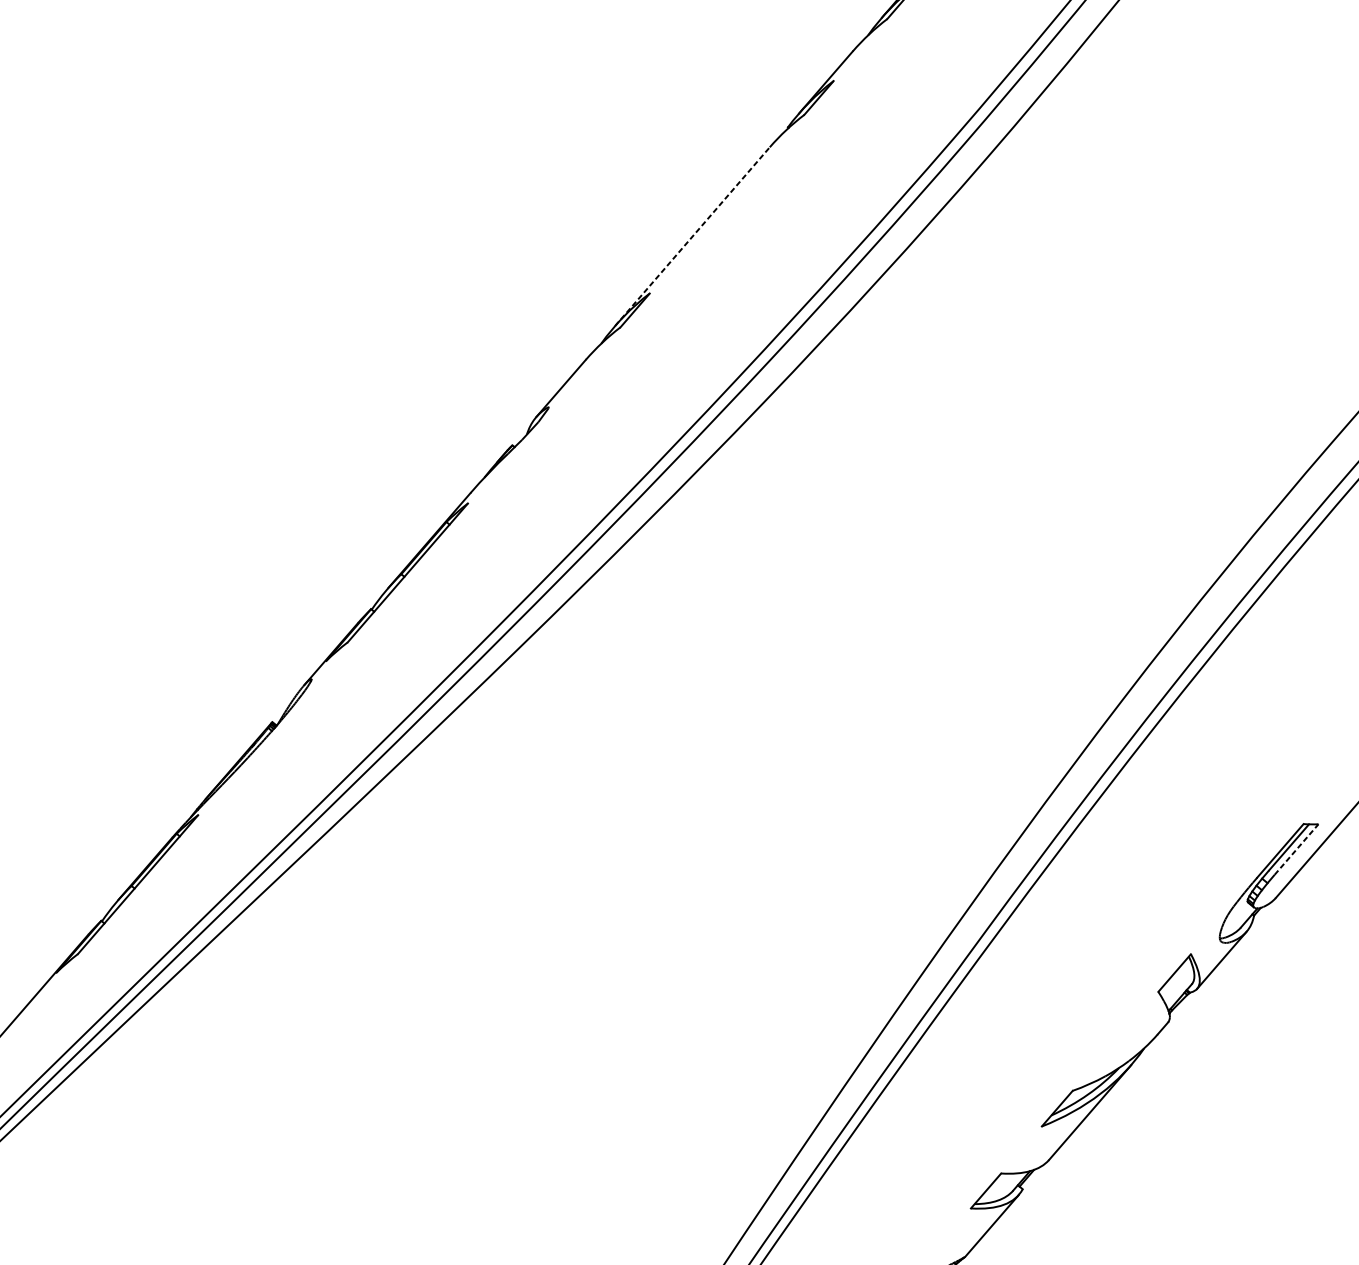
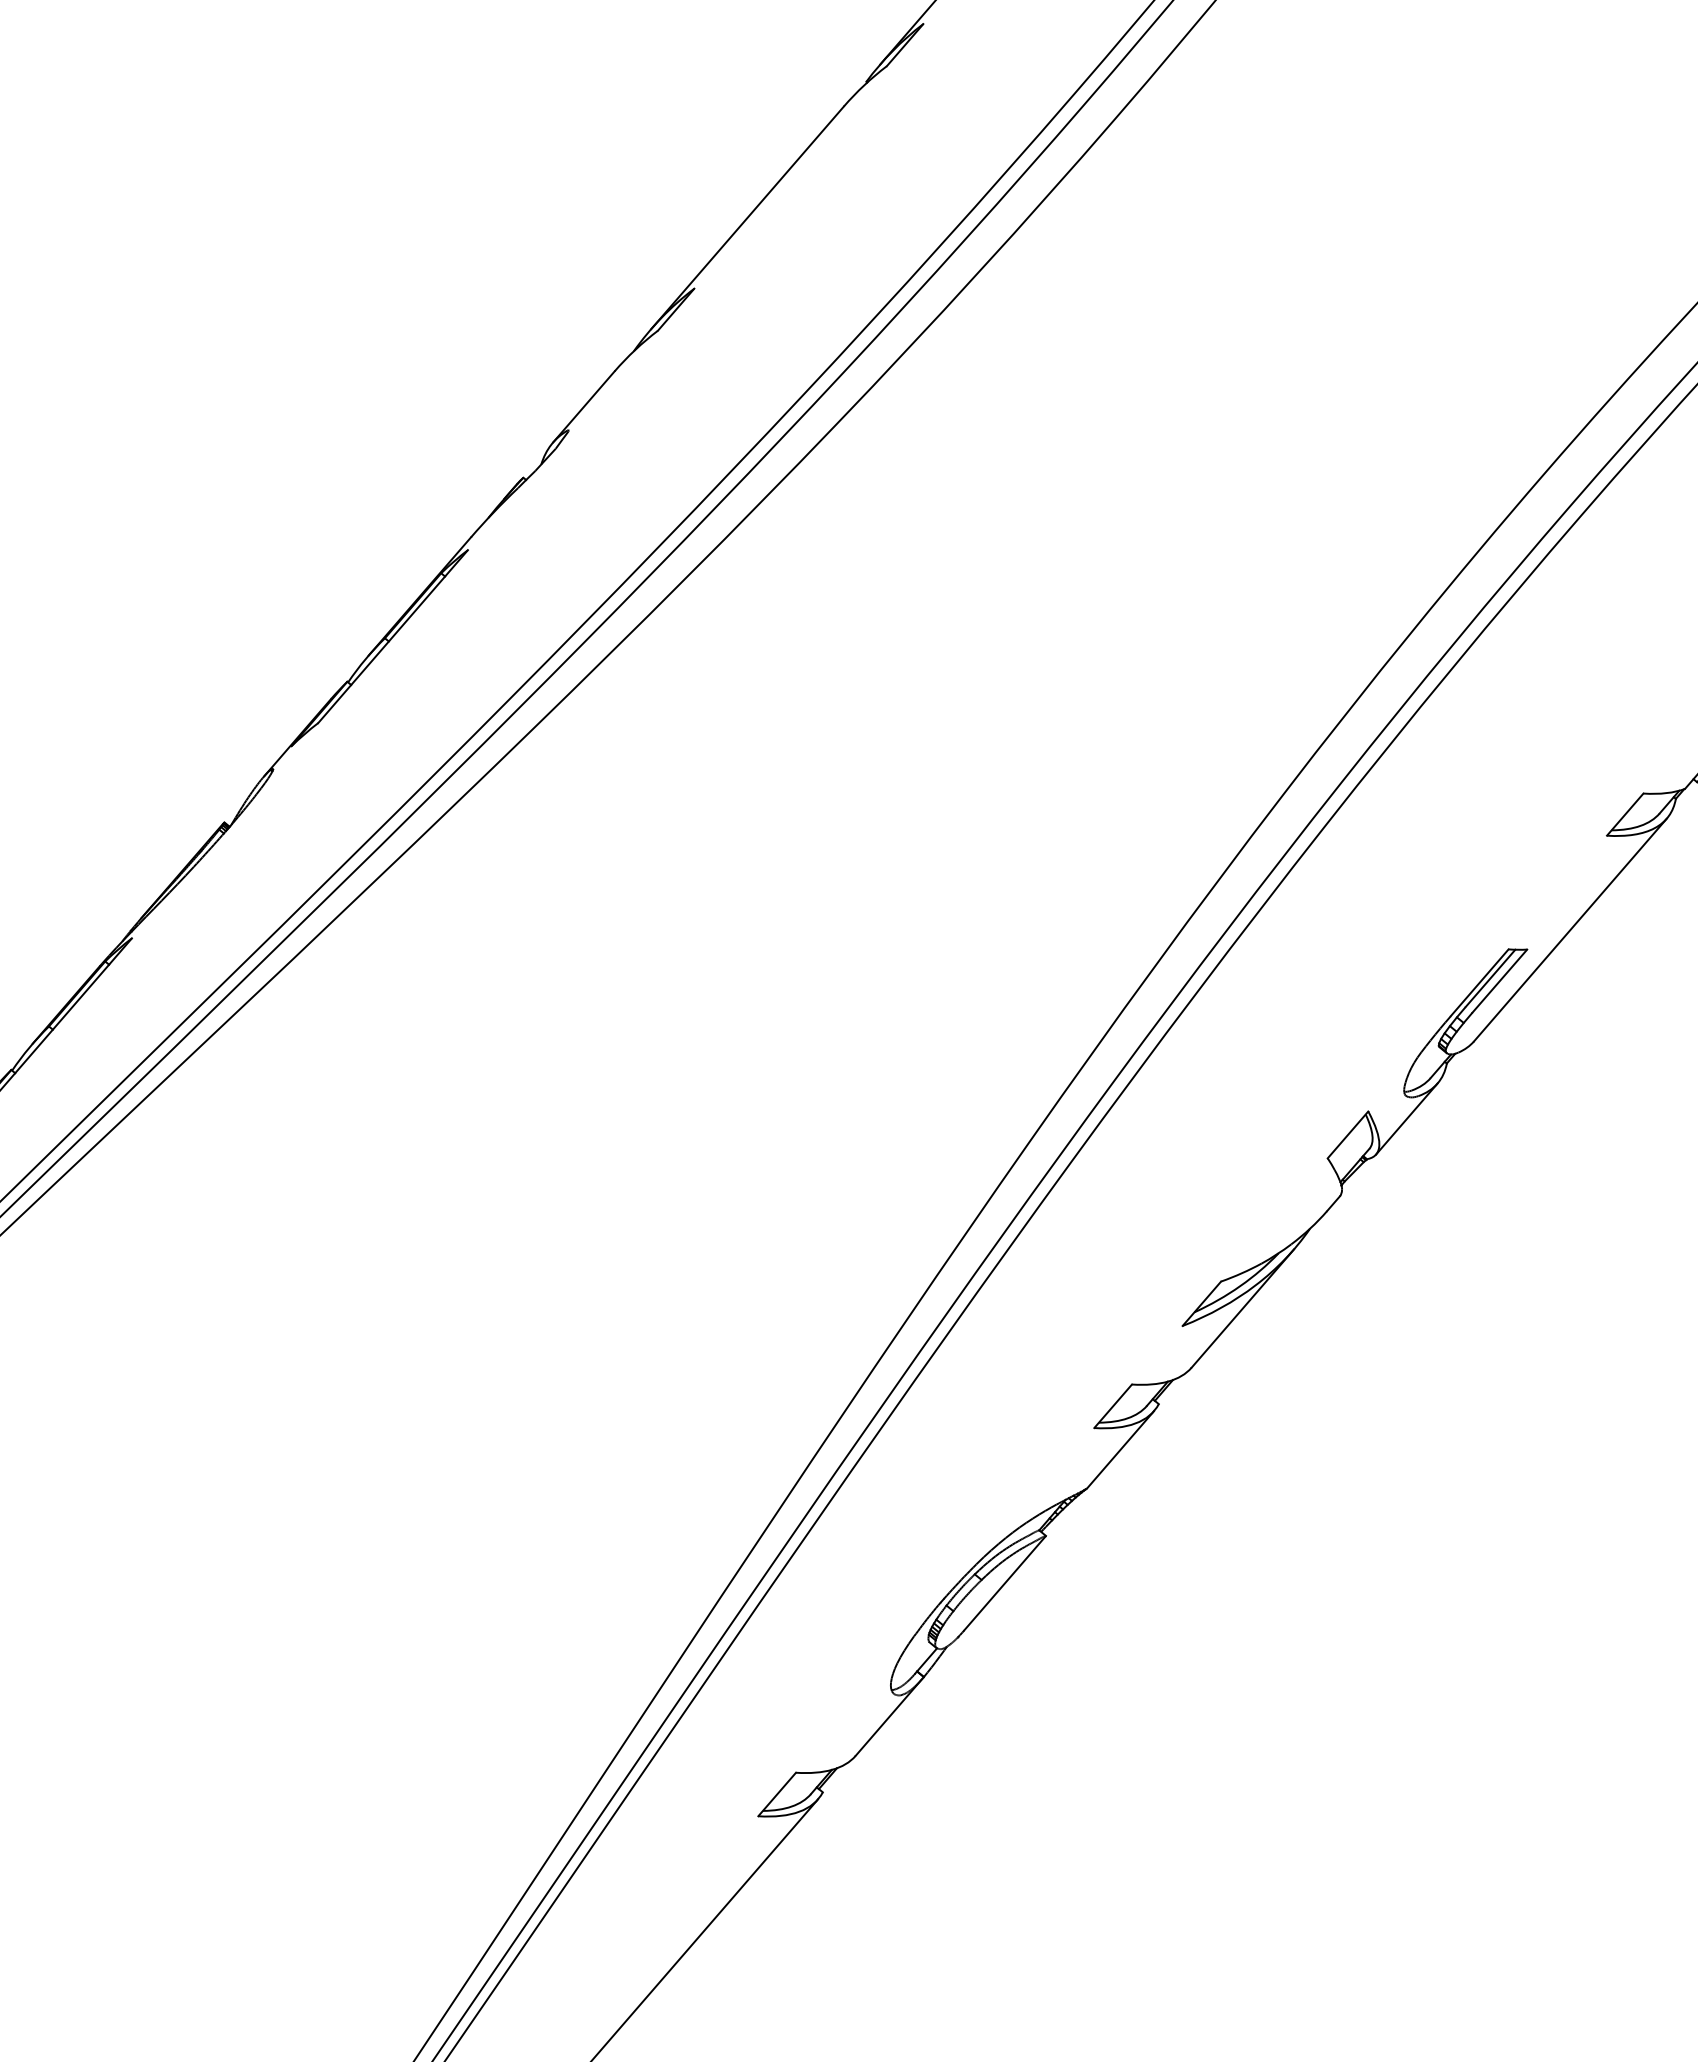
line: (692, 236) -> (747, 217), dashed -> solid
line: (1296, 849) -> (1499, 981), dashed -> solid

